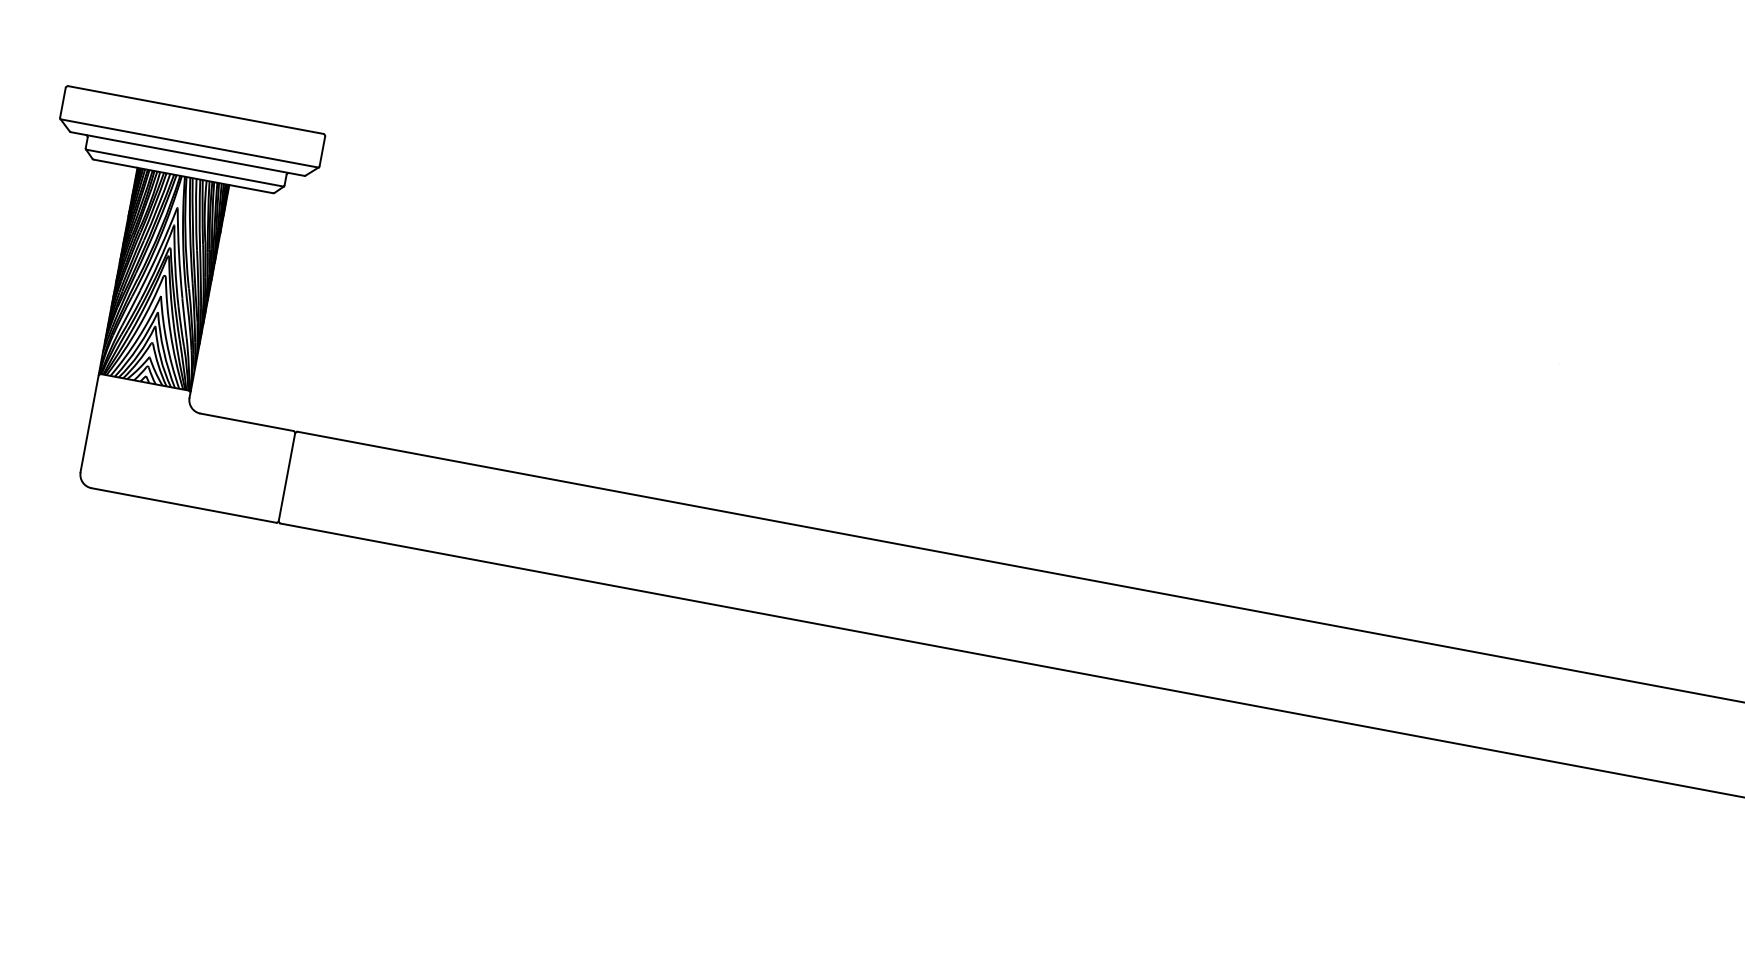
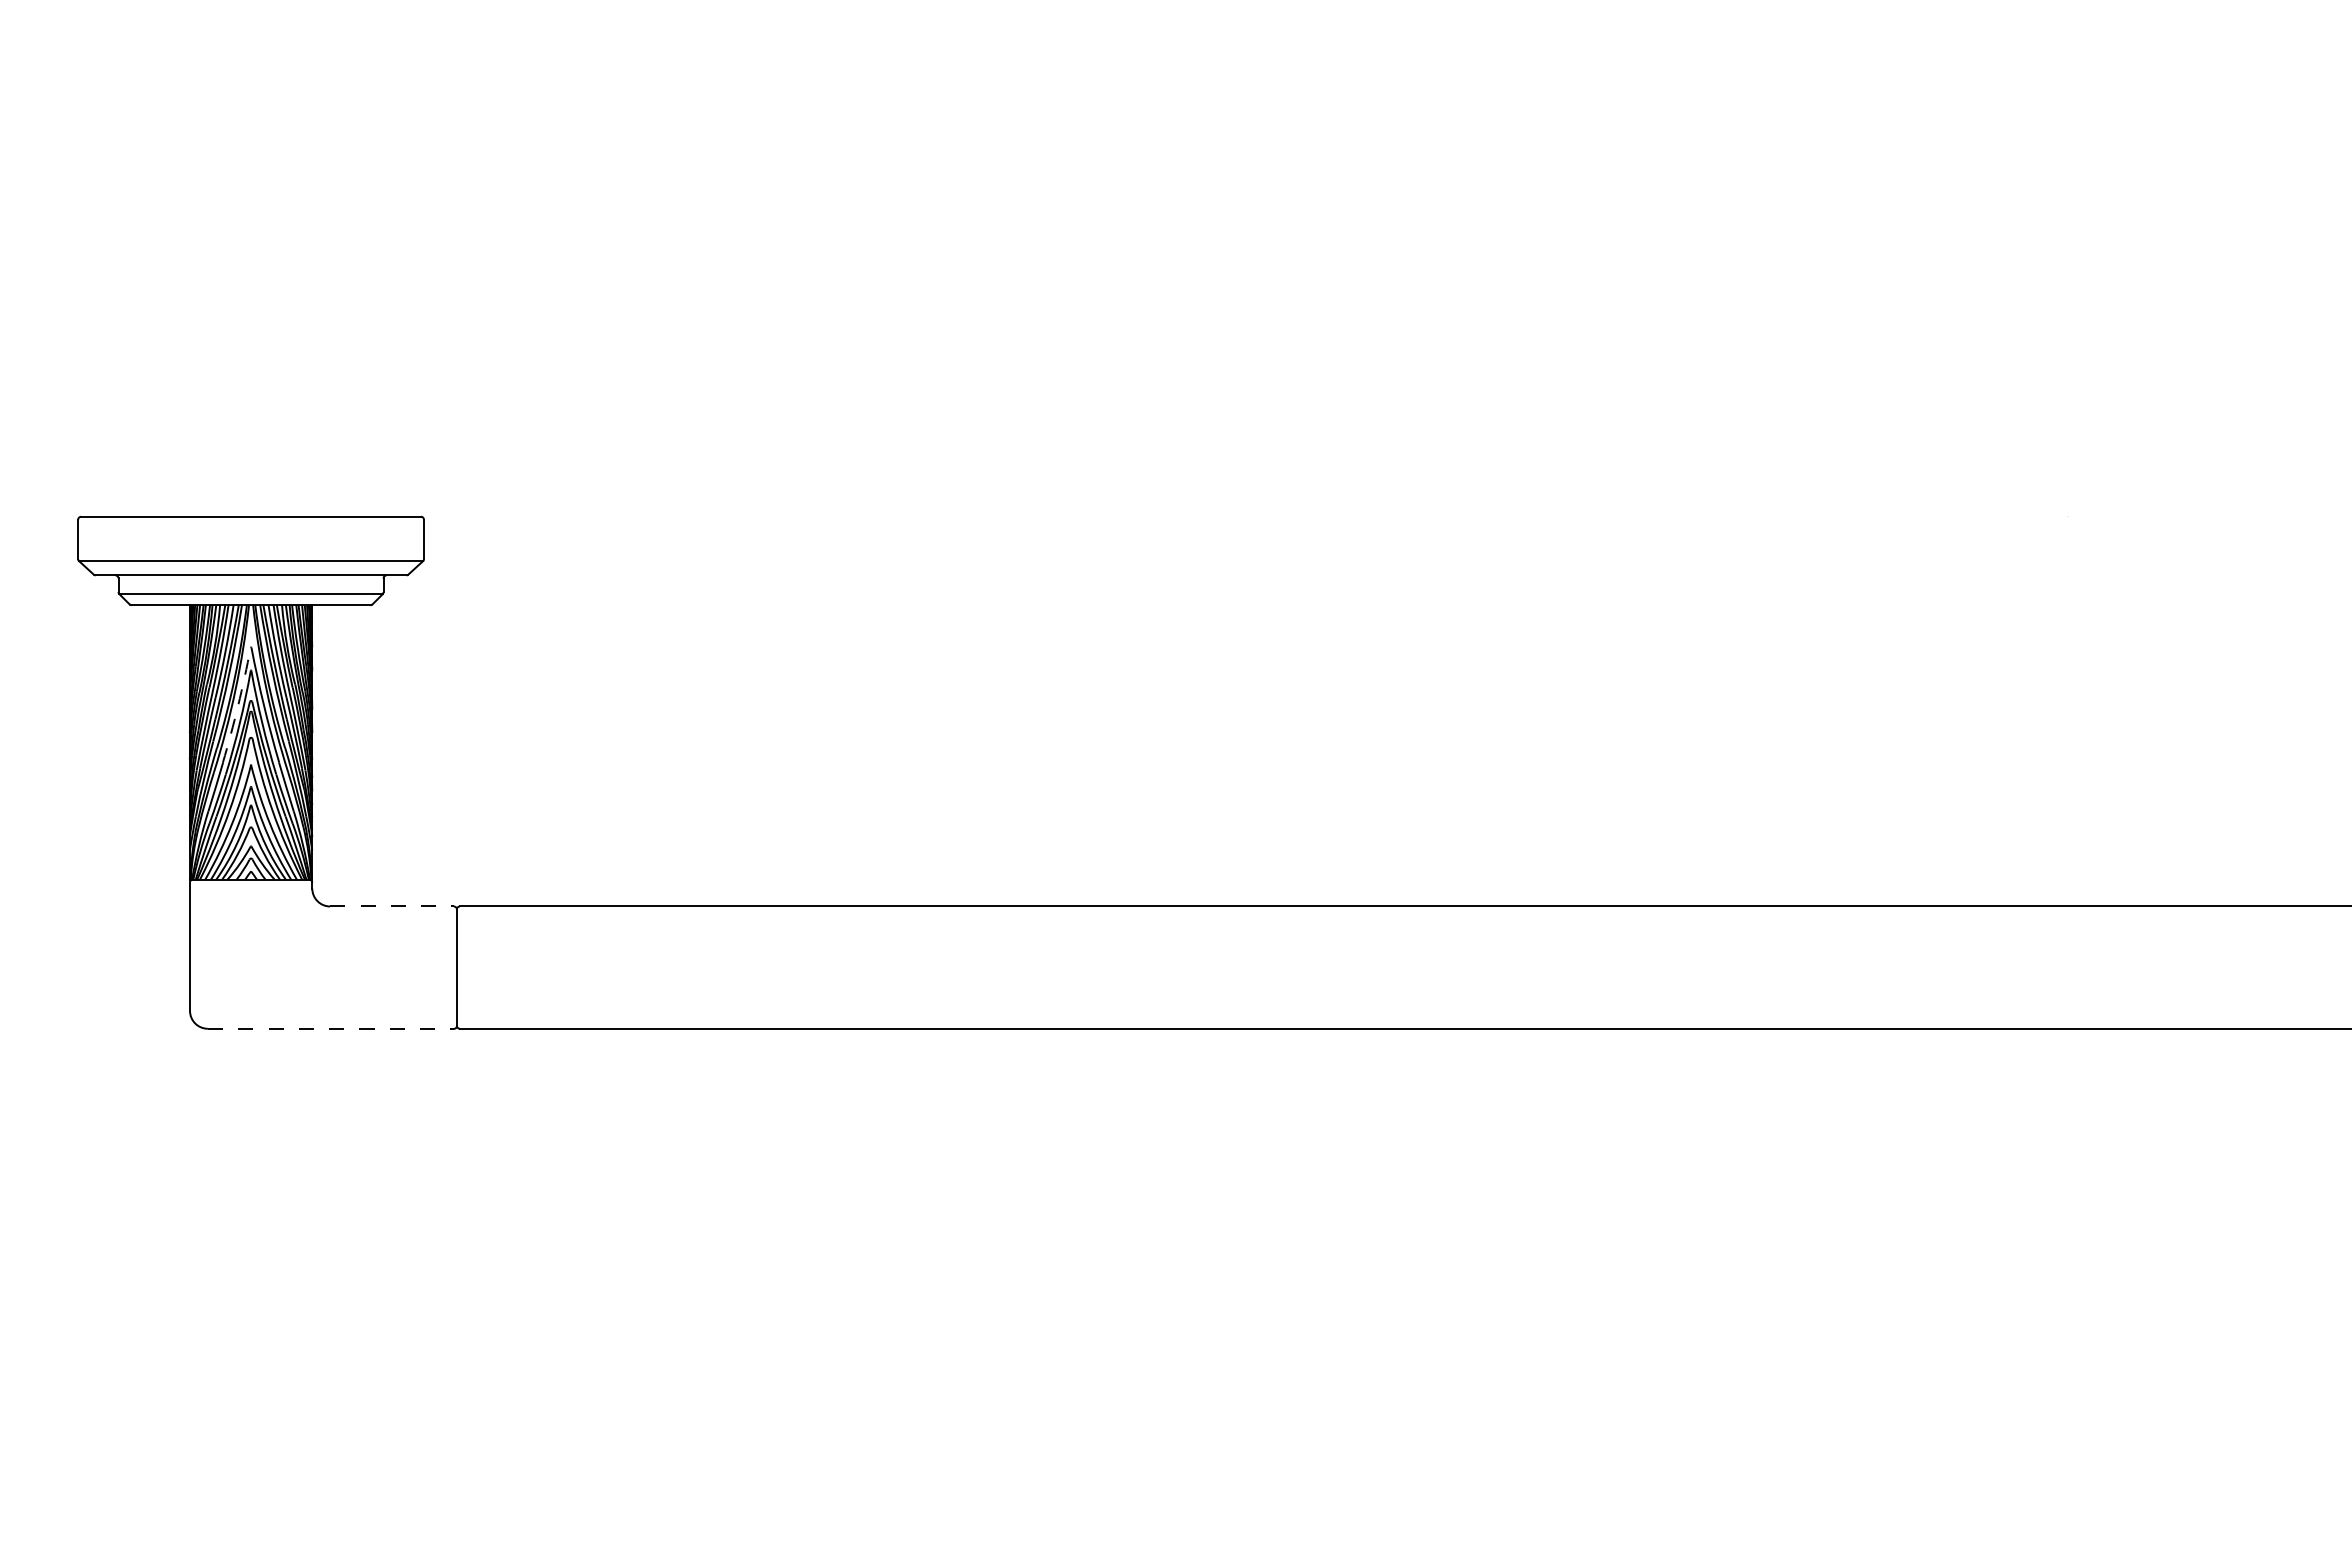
arc: (159, 249) -> (238, 705), solid -> dashed
line: (247, 422) -> (392, 906), solid -> dashed
line: (184, 505) -> (331, 1028), solid -> dashed

